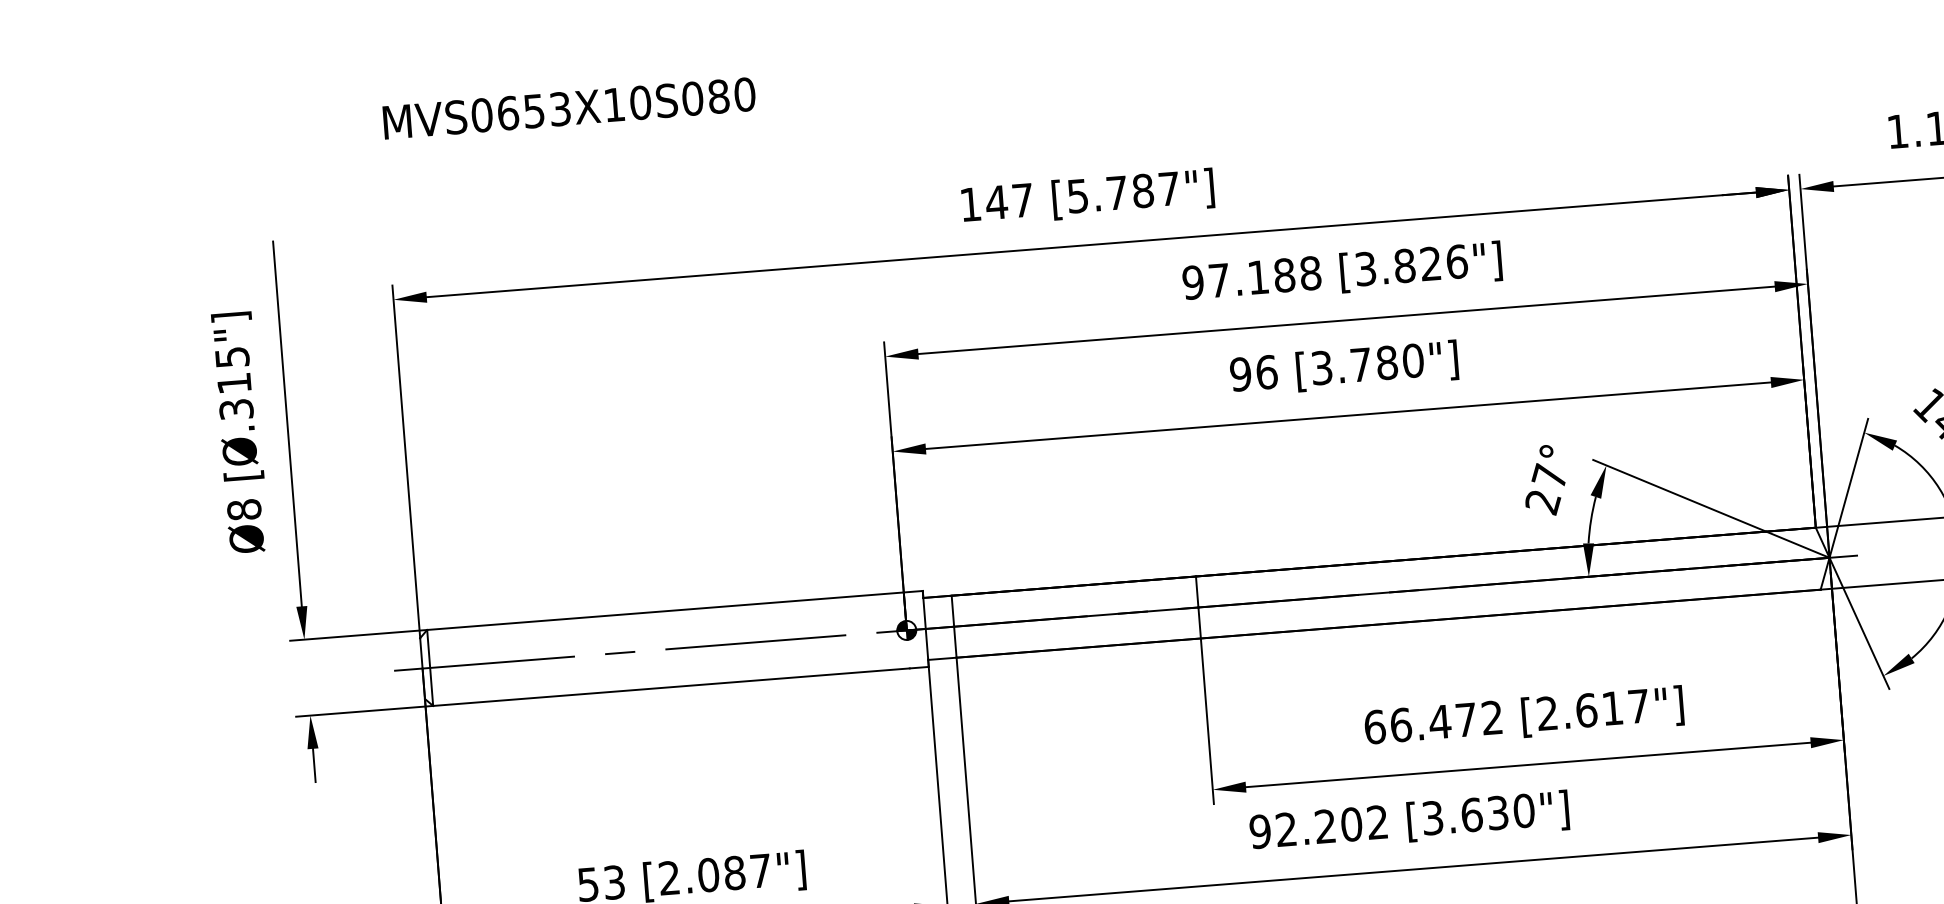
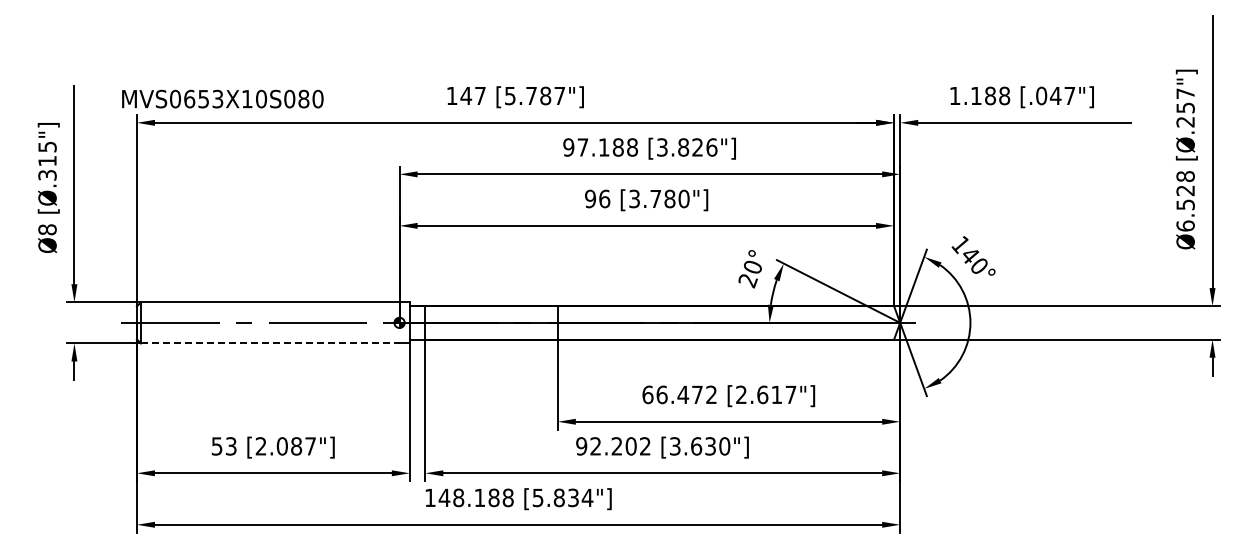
text: (568, 107) -> (222, 98), moved
text: (1547, 475) -> (751, 266), 27° -> 20°
line: (671, 687) -> (270, 343), solid -> dashed

